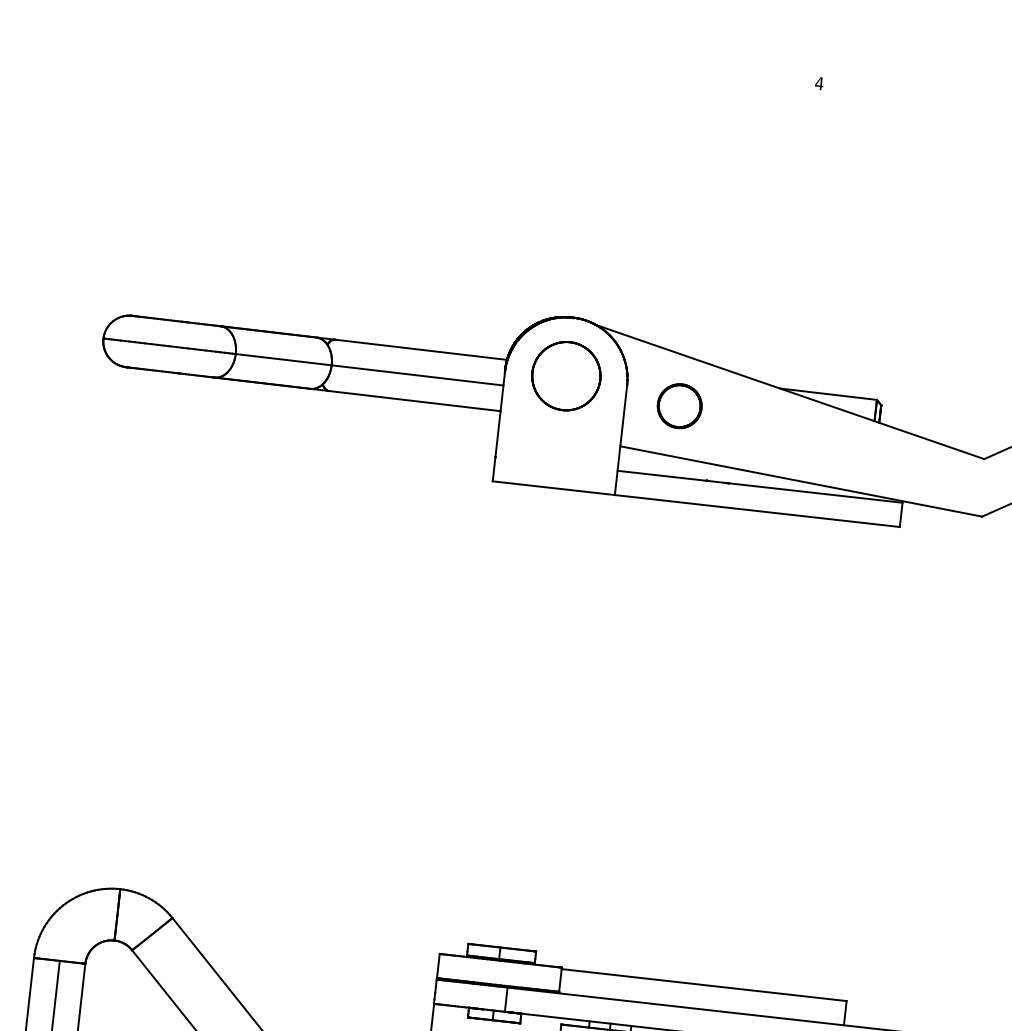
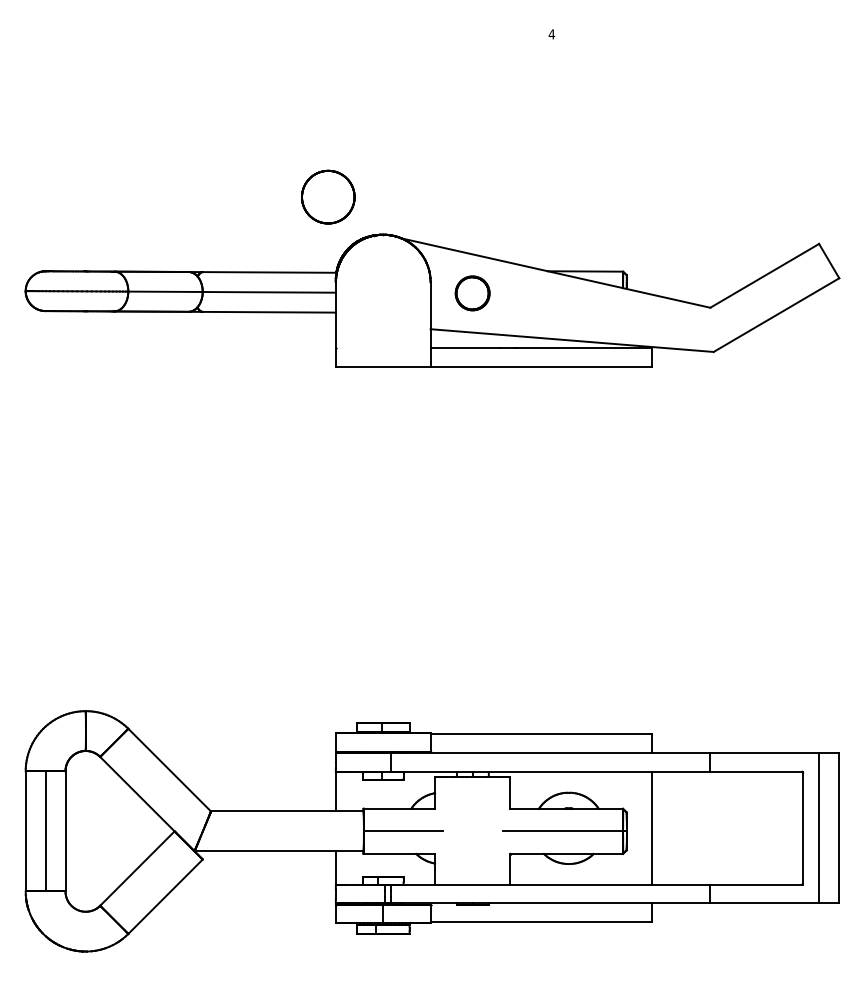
part: (566, 375) -> (328, 196), moved

